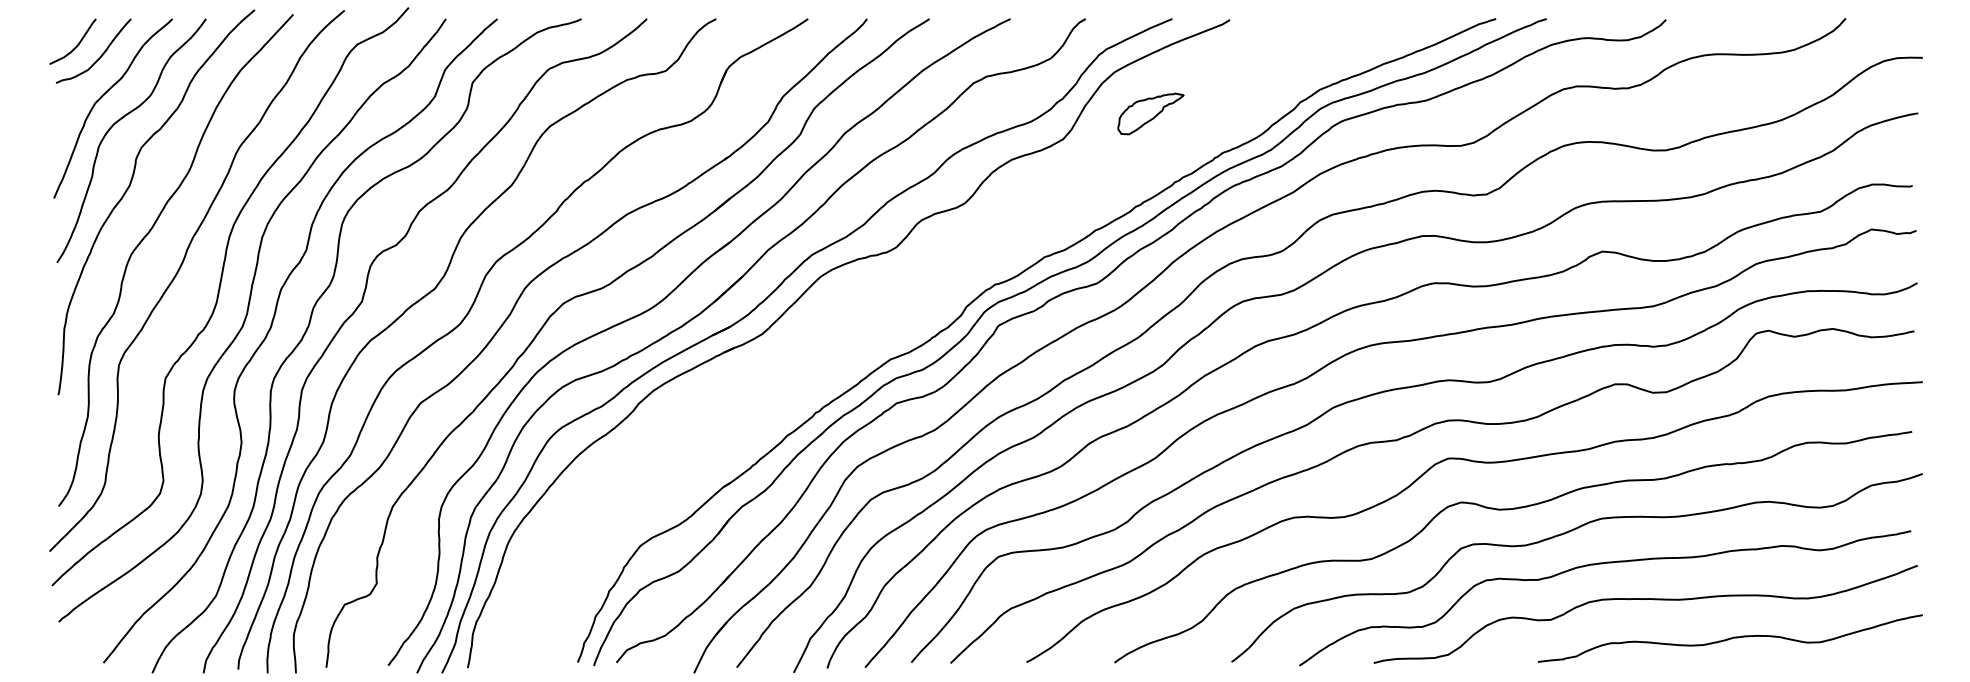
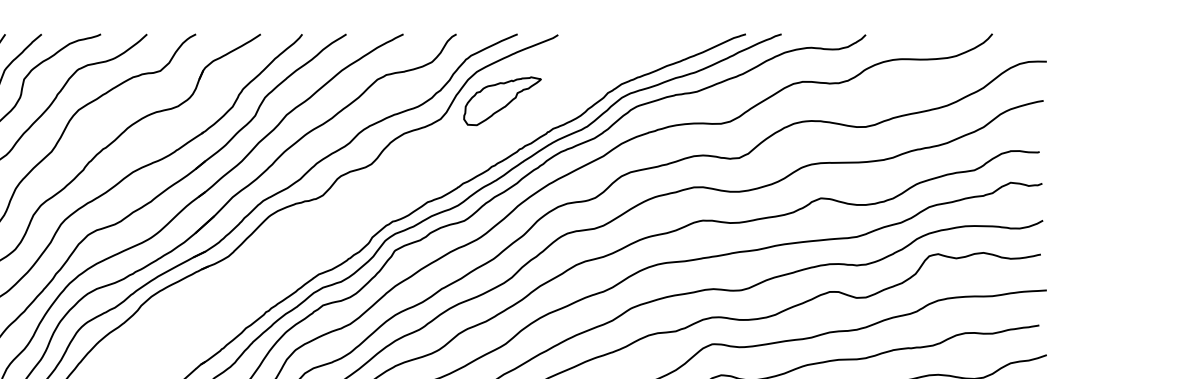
part: (1150, 113) -> (502, 100), size x1.67

